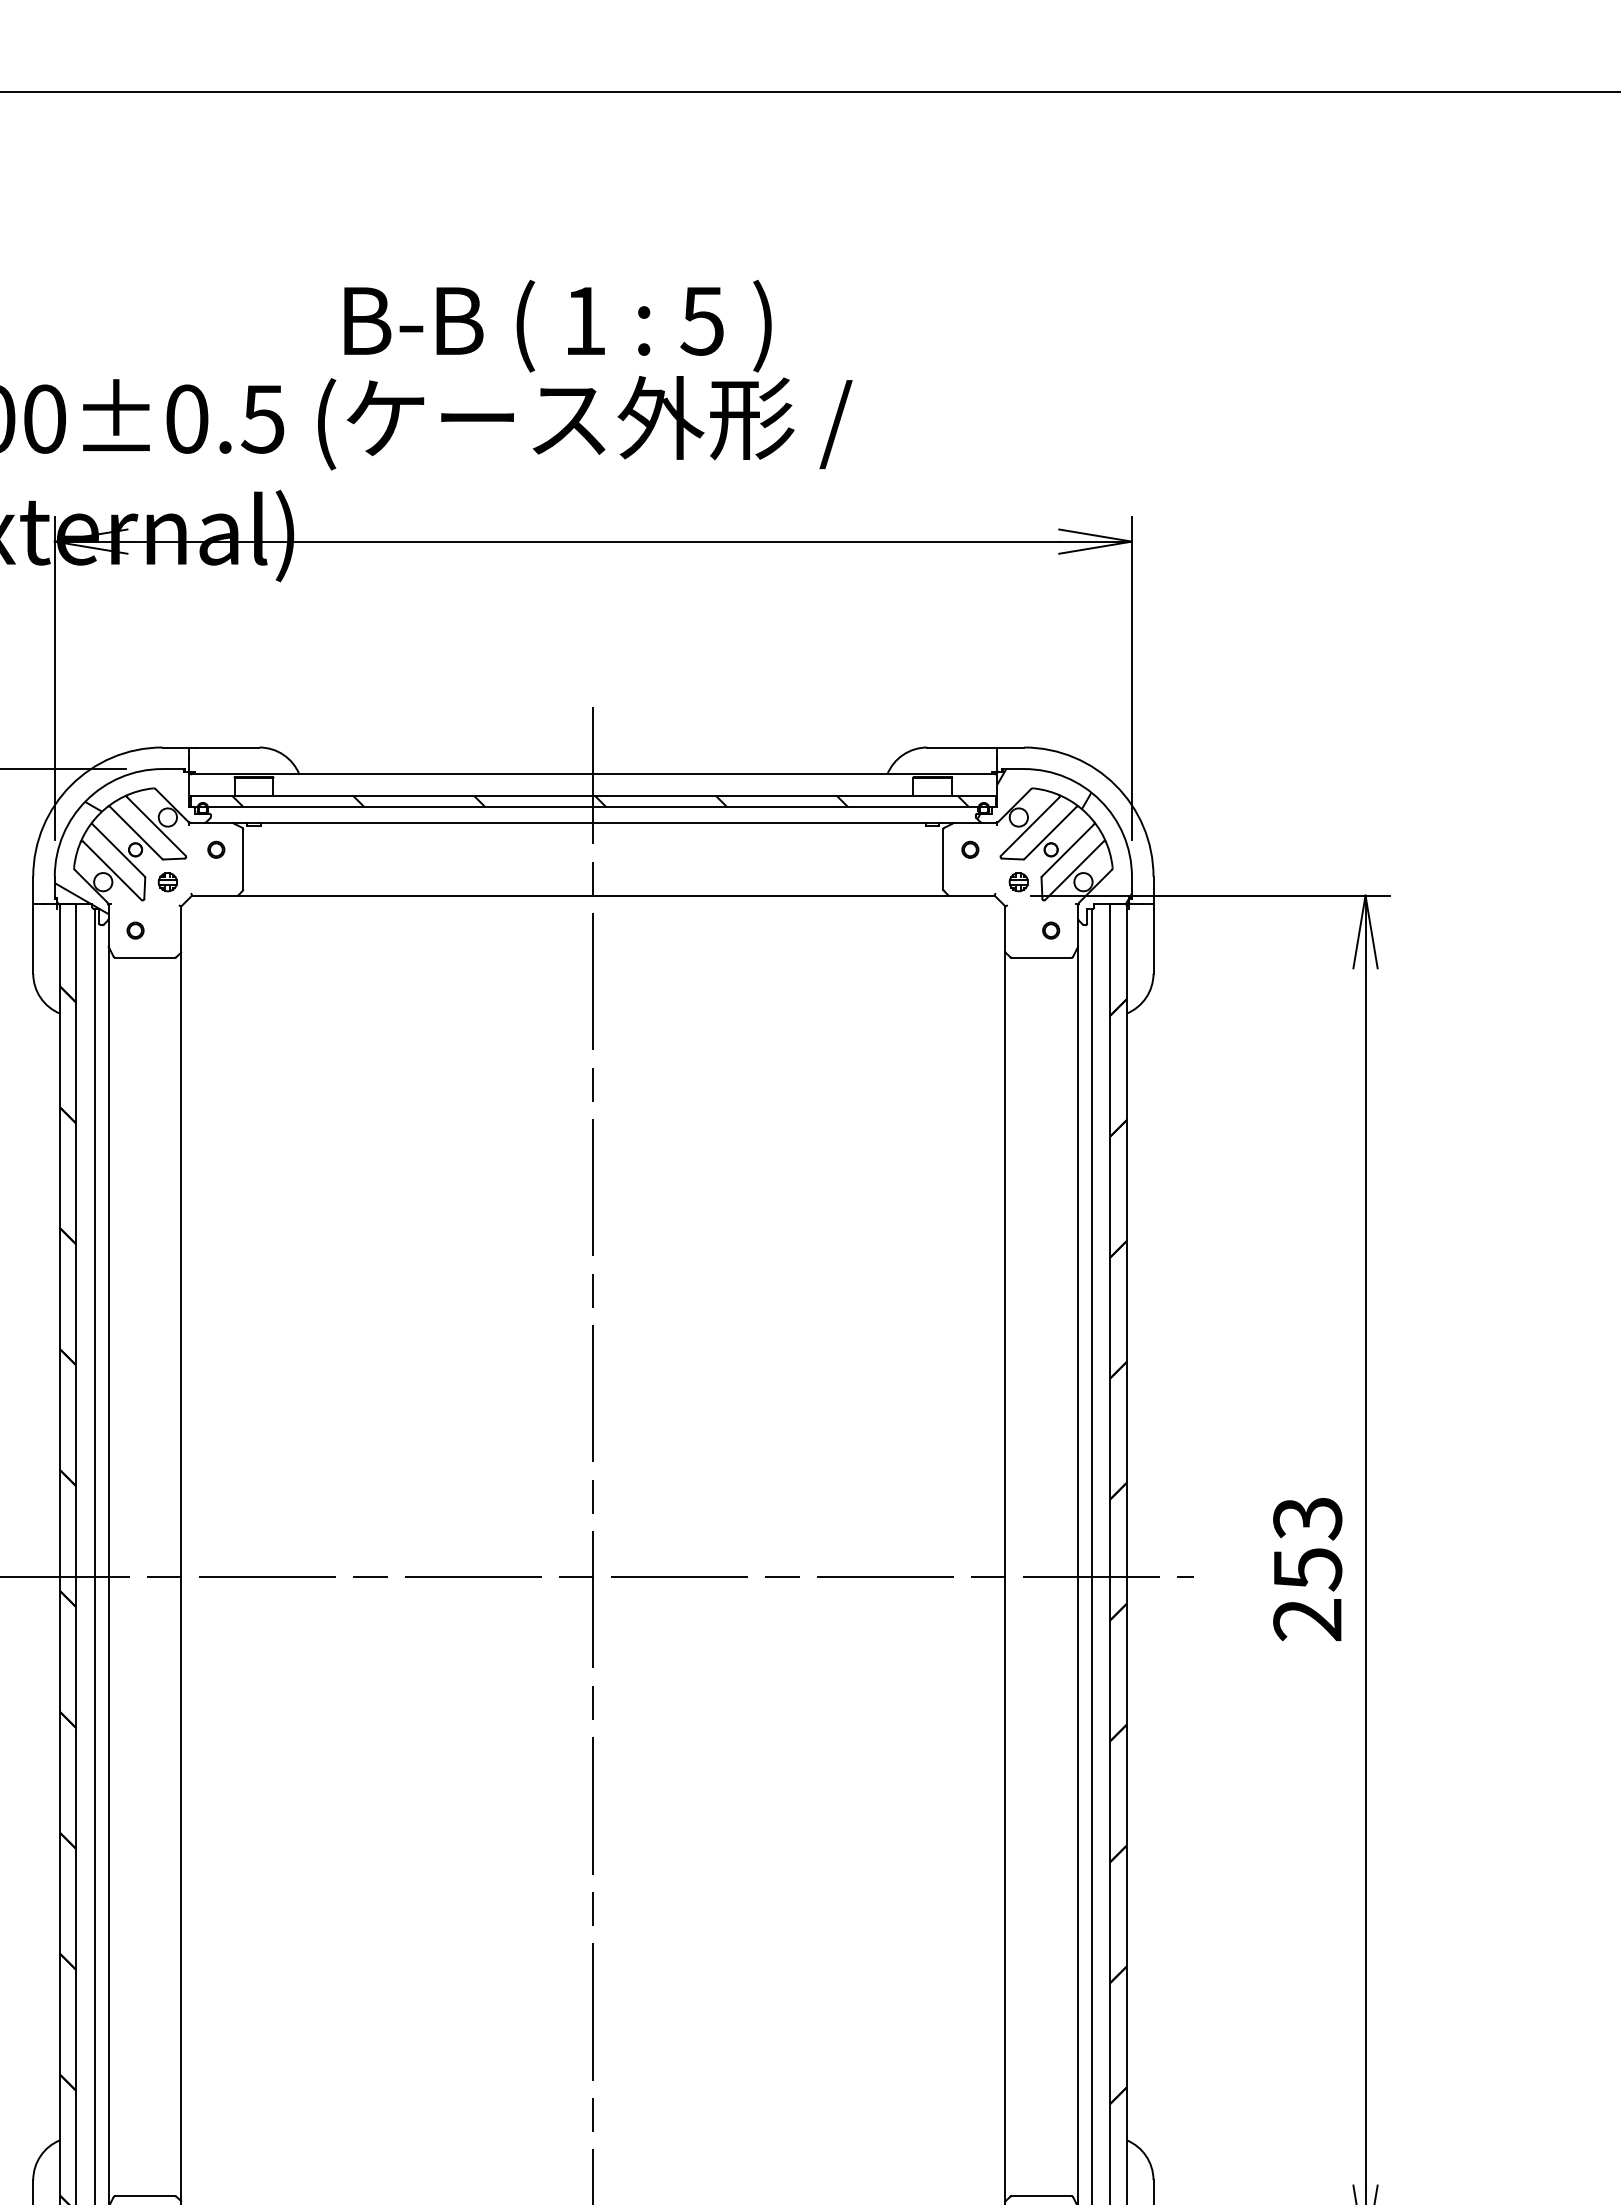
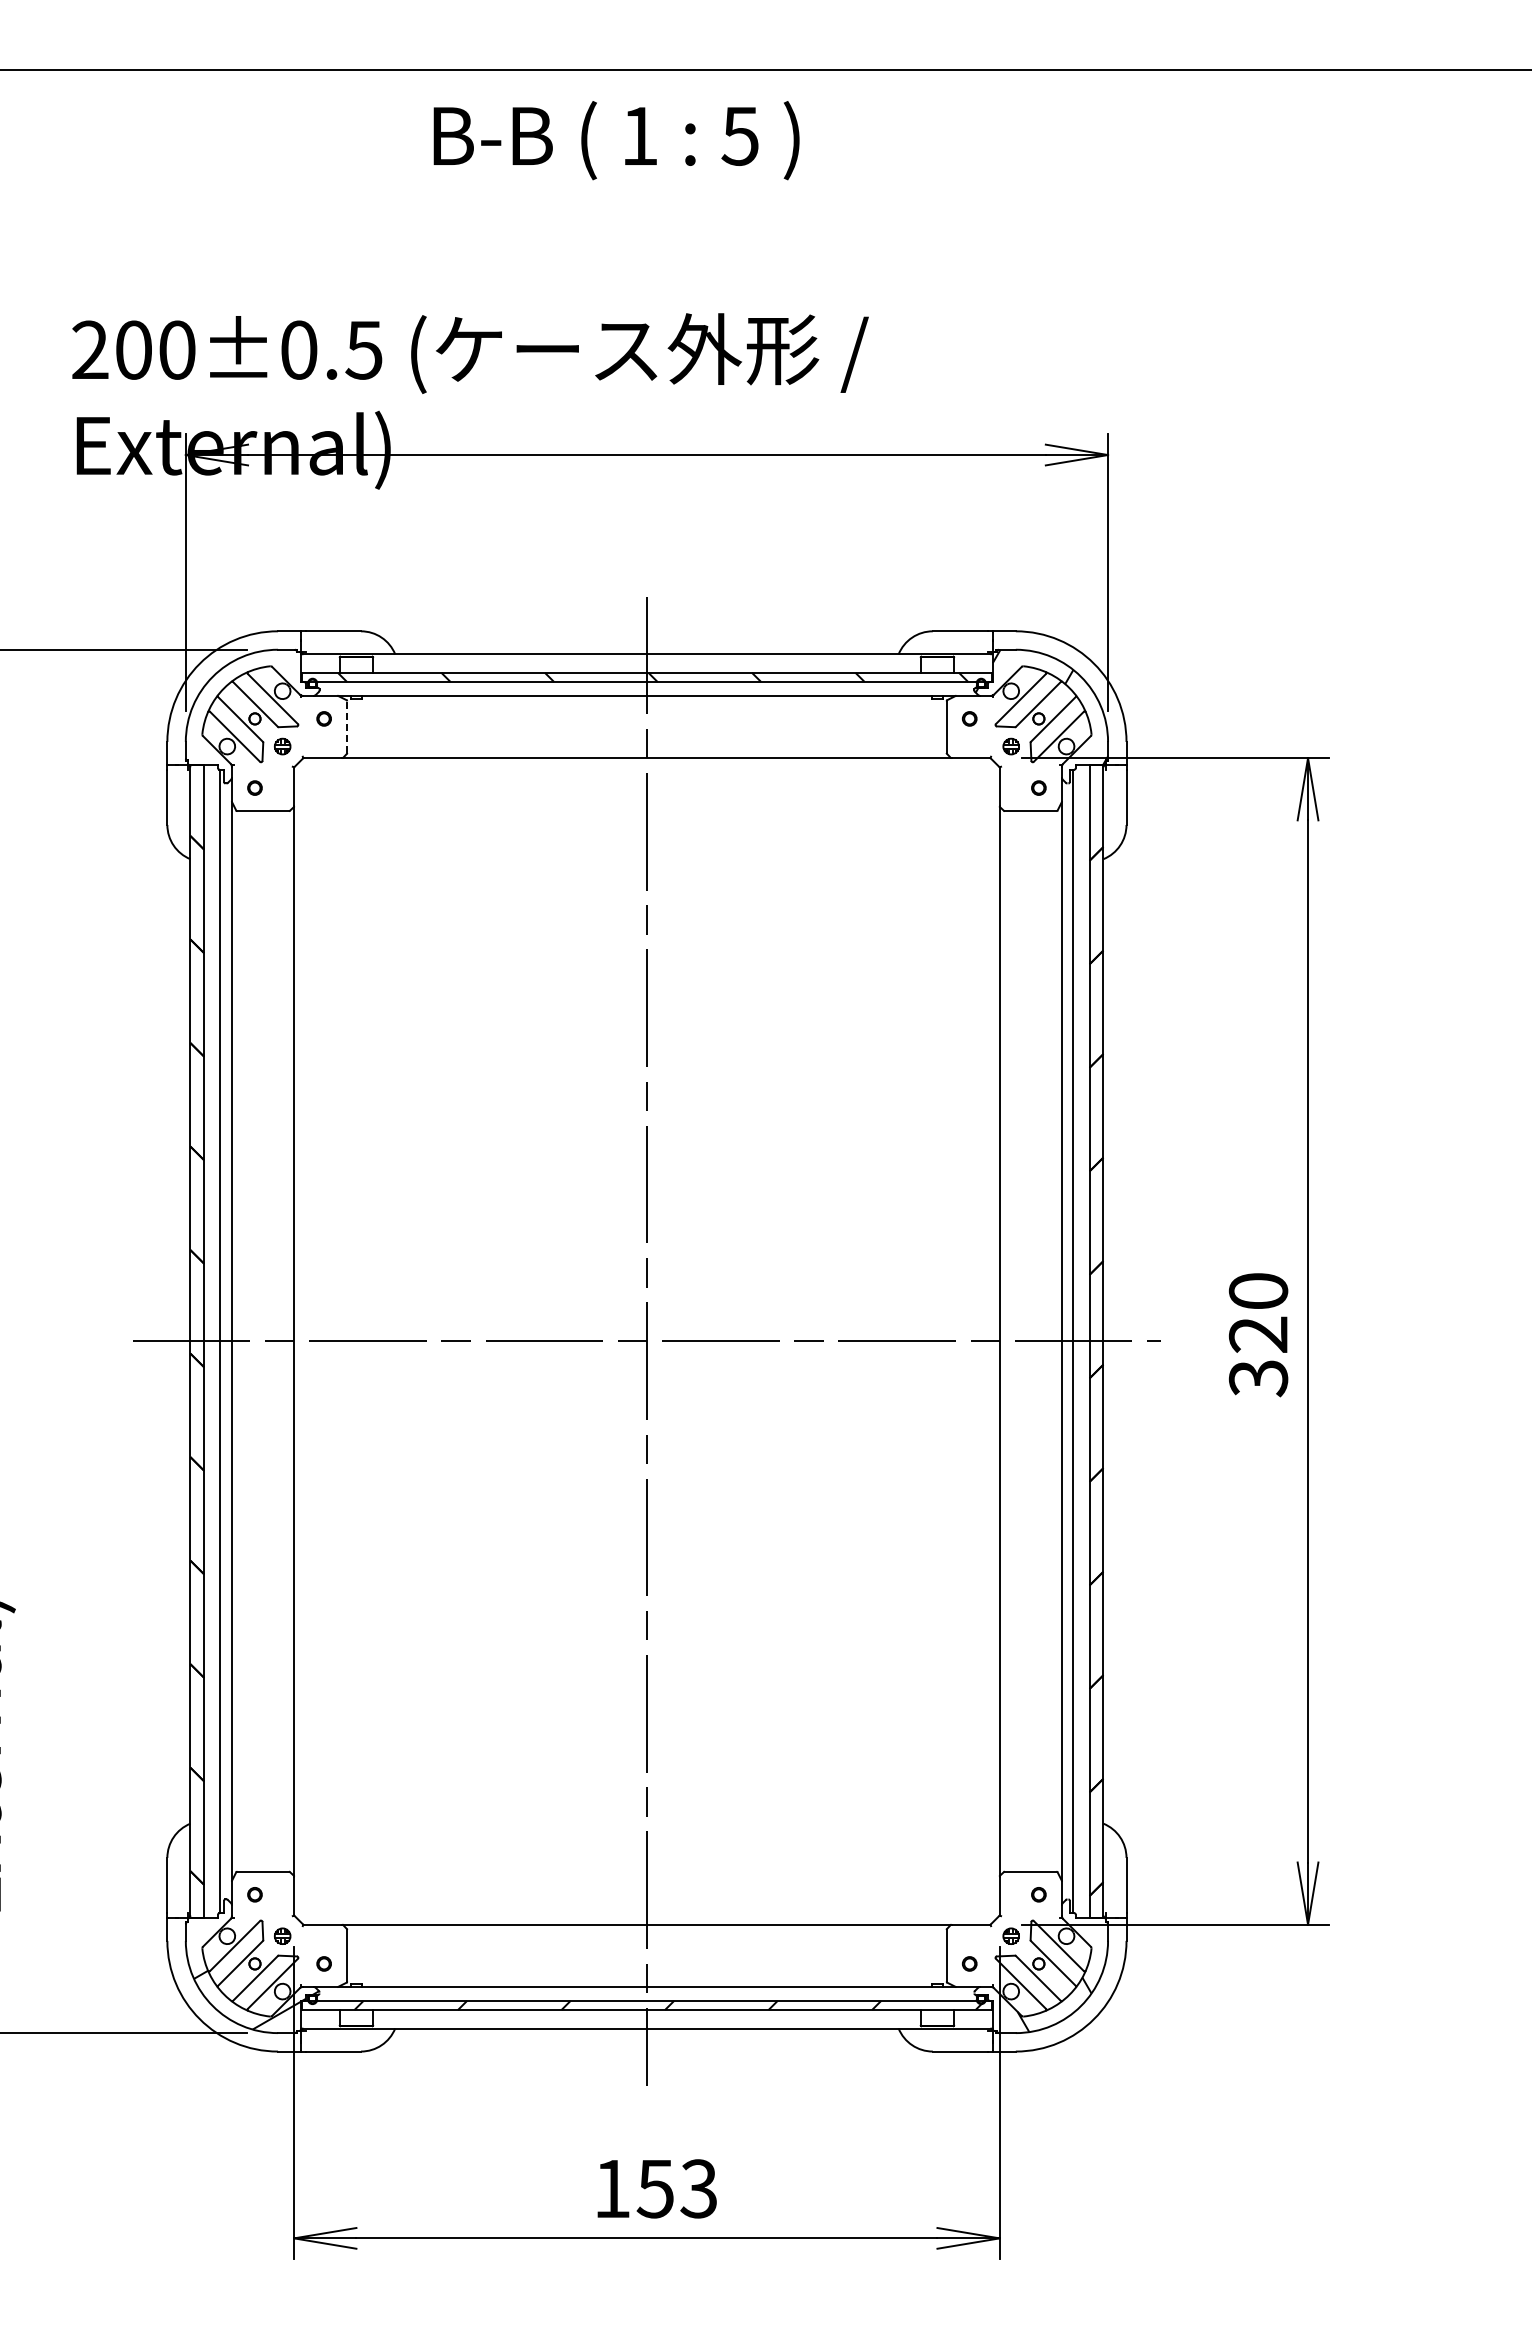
text: (557, 326) -> (616, 140), moved
hatch: (81, 857) -> (208, 725), removed
line: (243, 859) -> (347, 727), solid -> dashed
text: (1307, 1570) -> (1258, 1335), 253 -> 320

